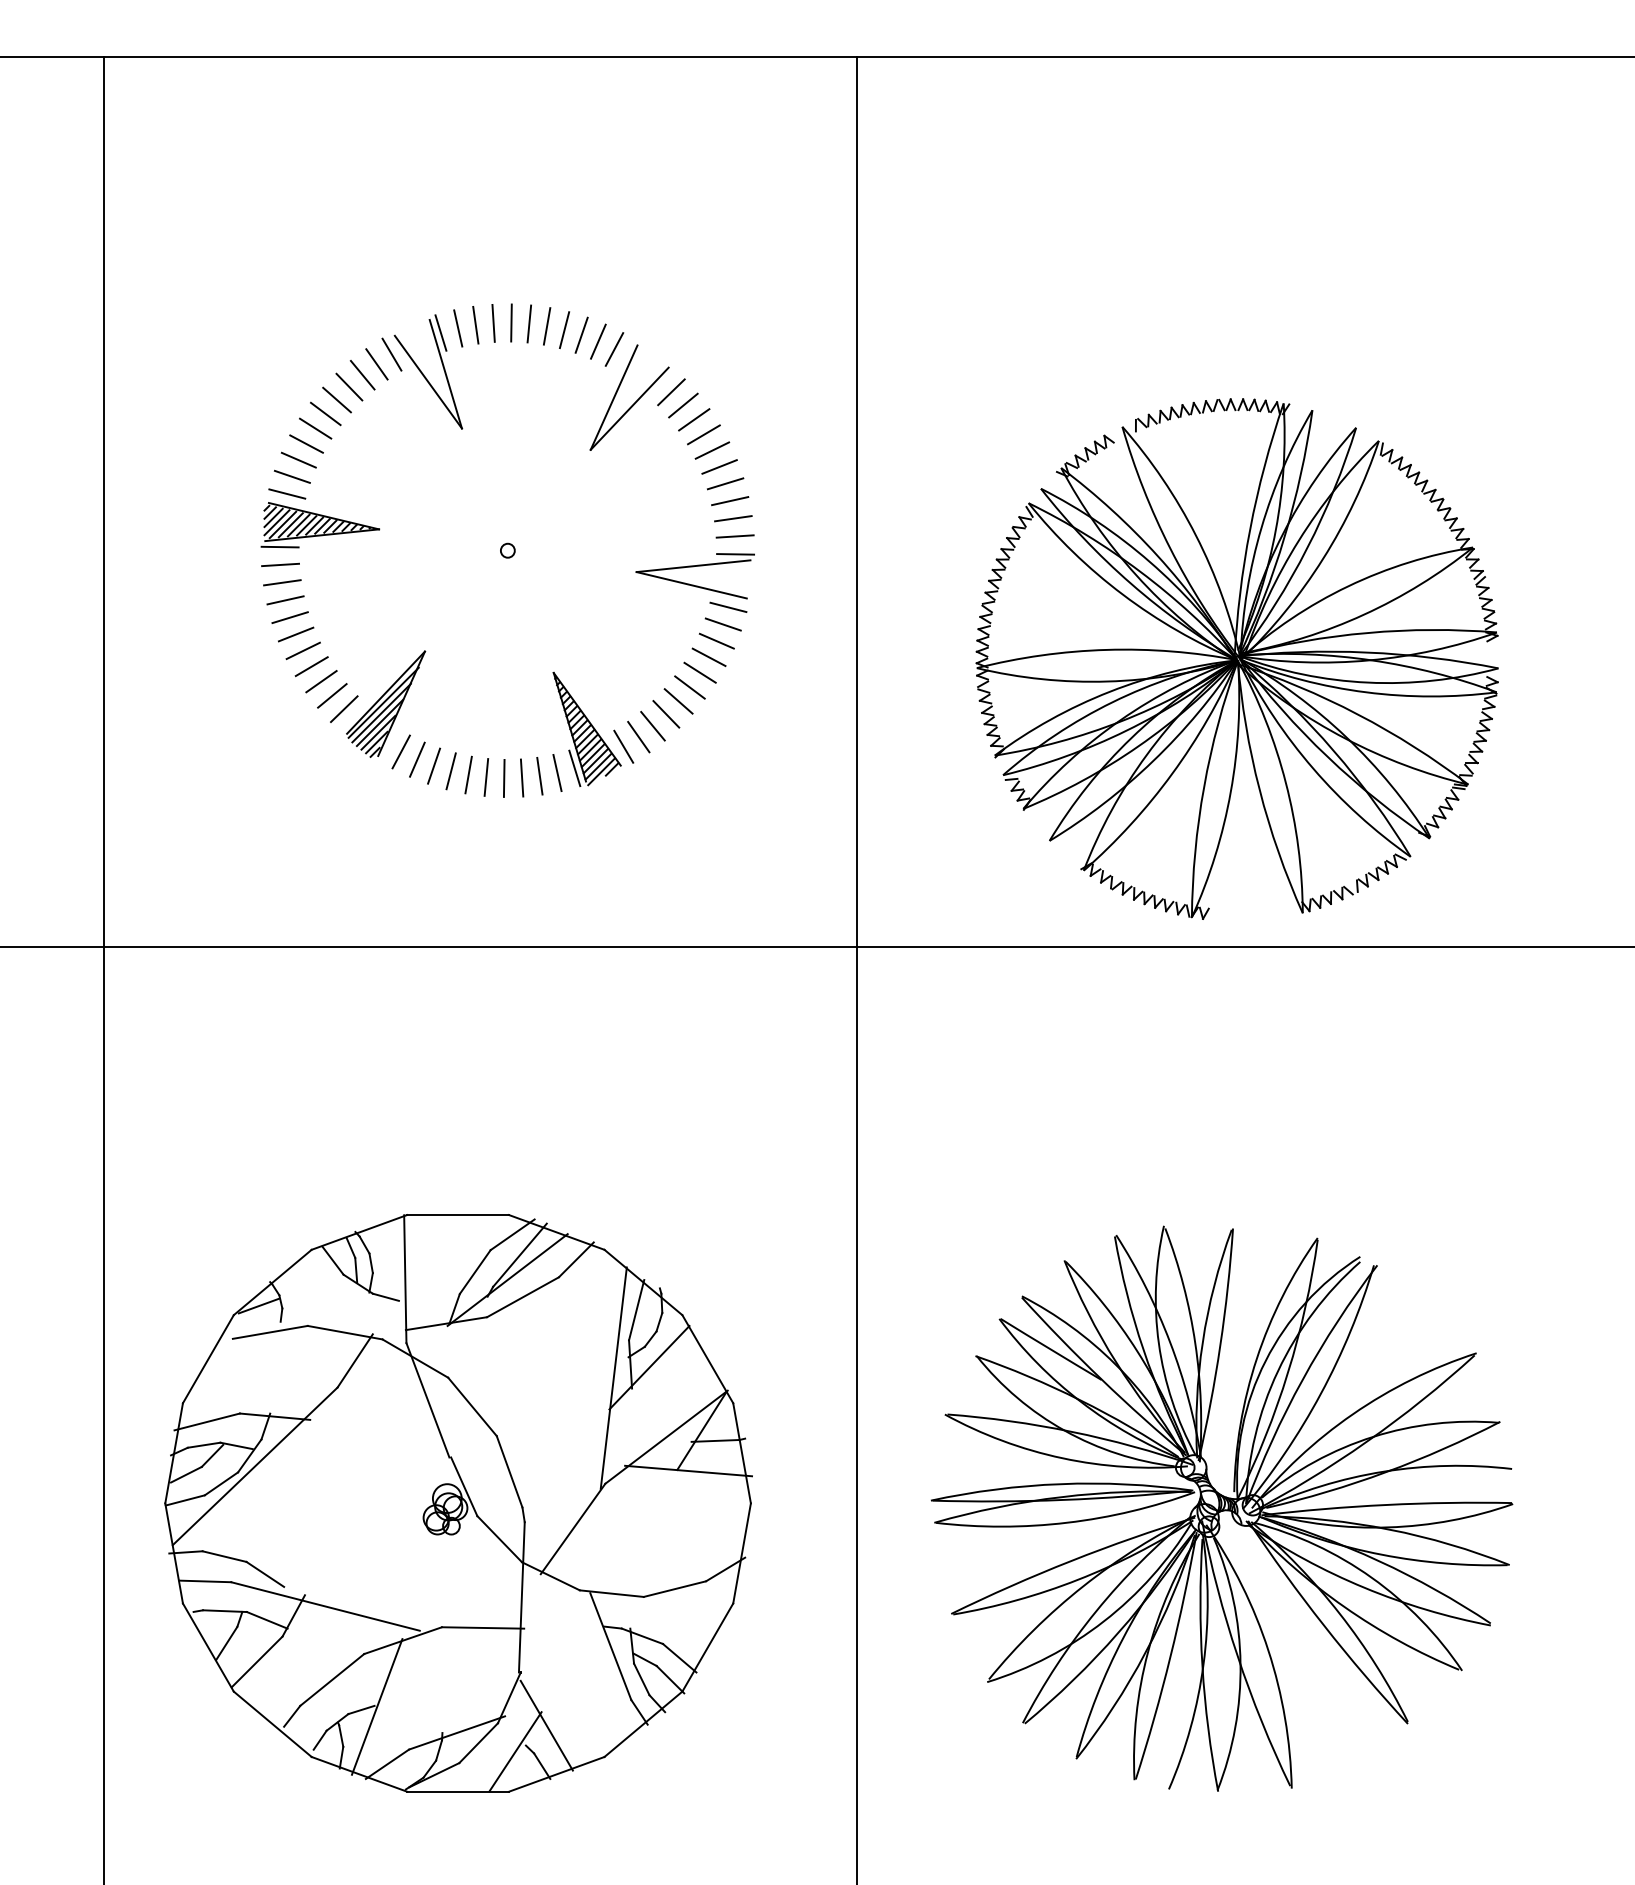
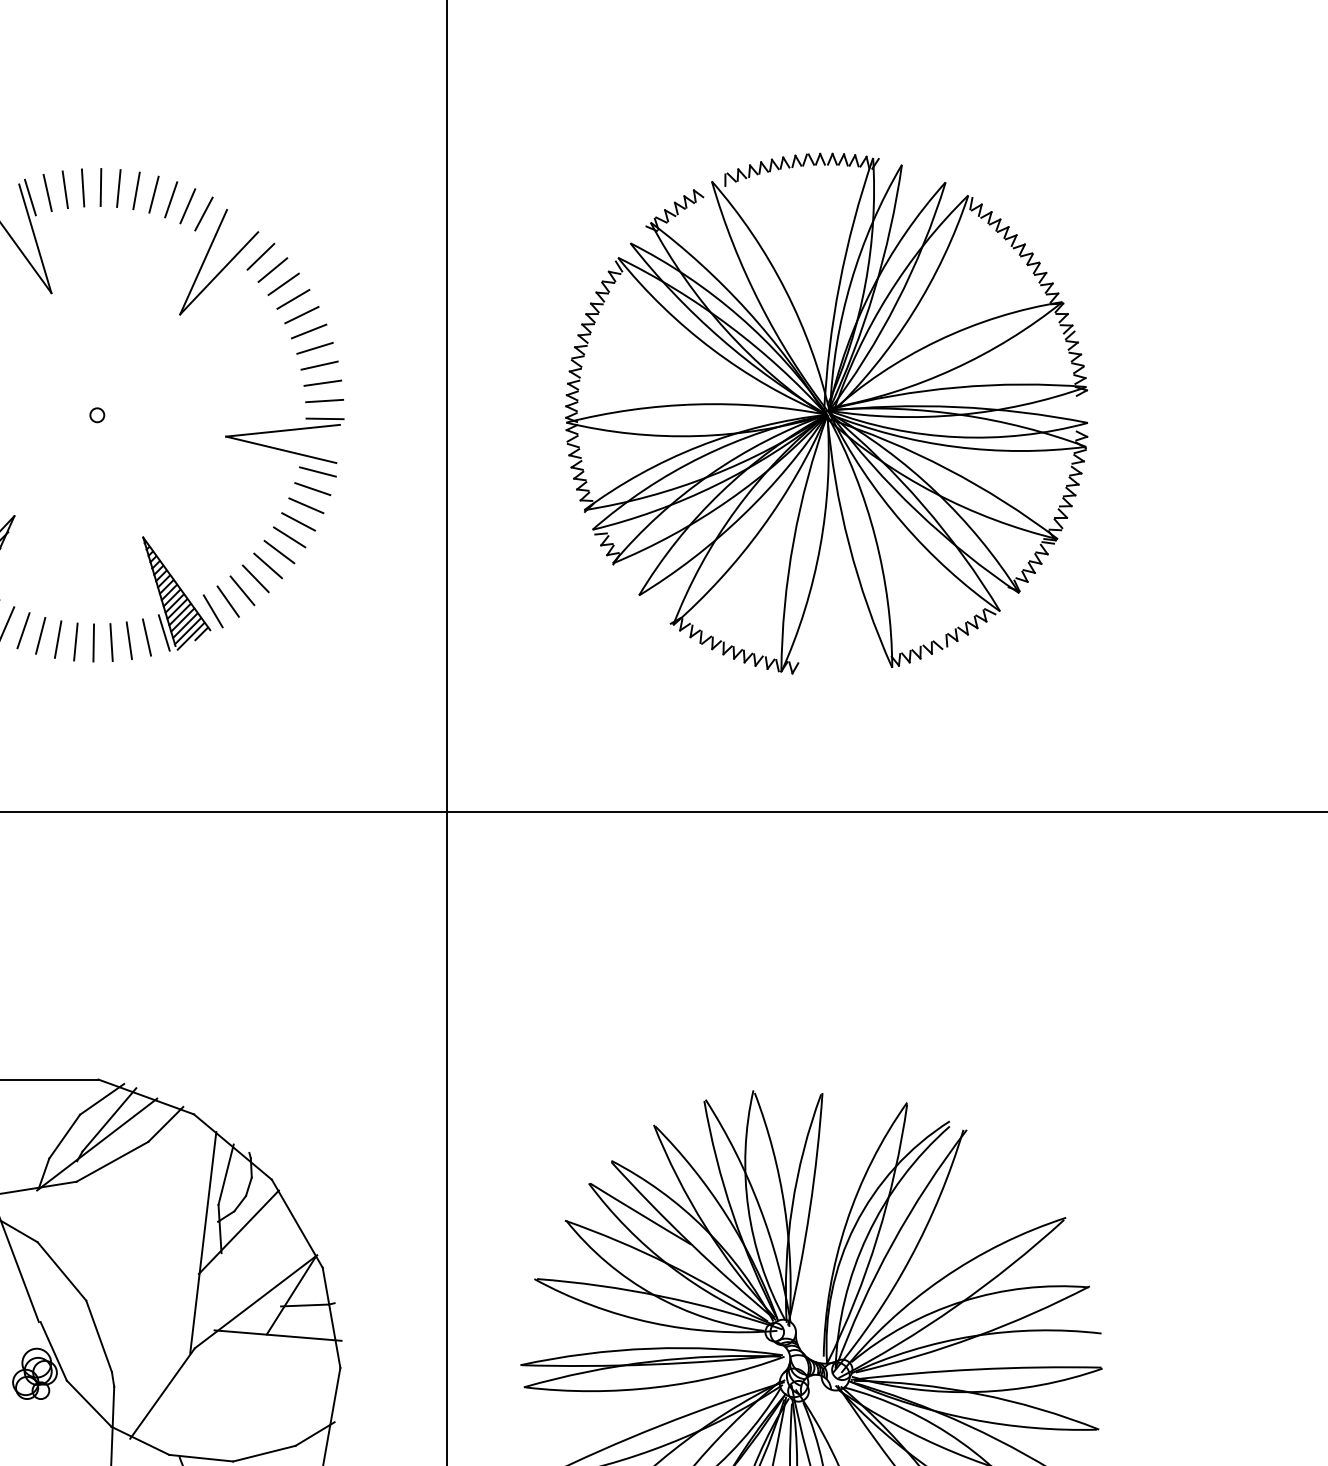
part: (1236, 658) -> (825, 413), moved

